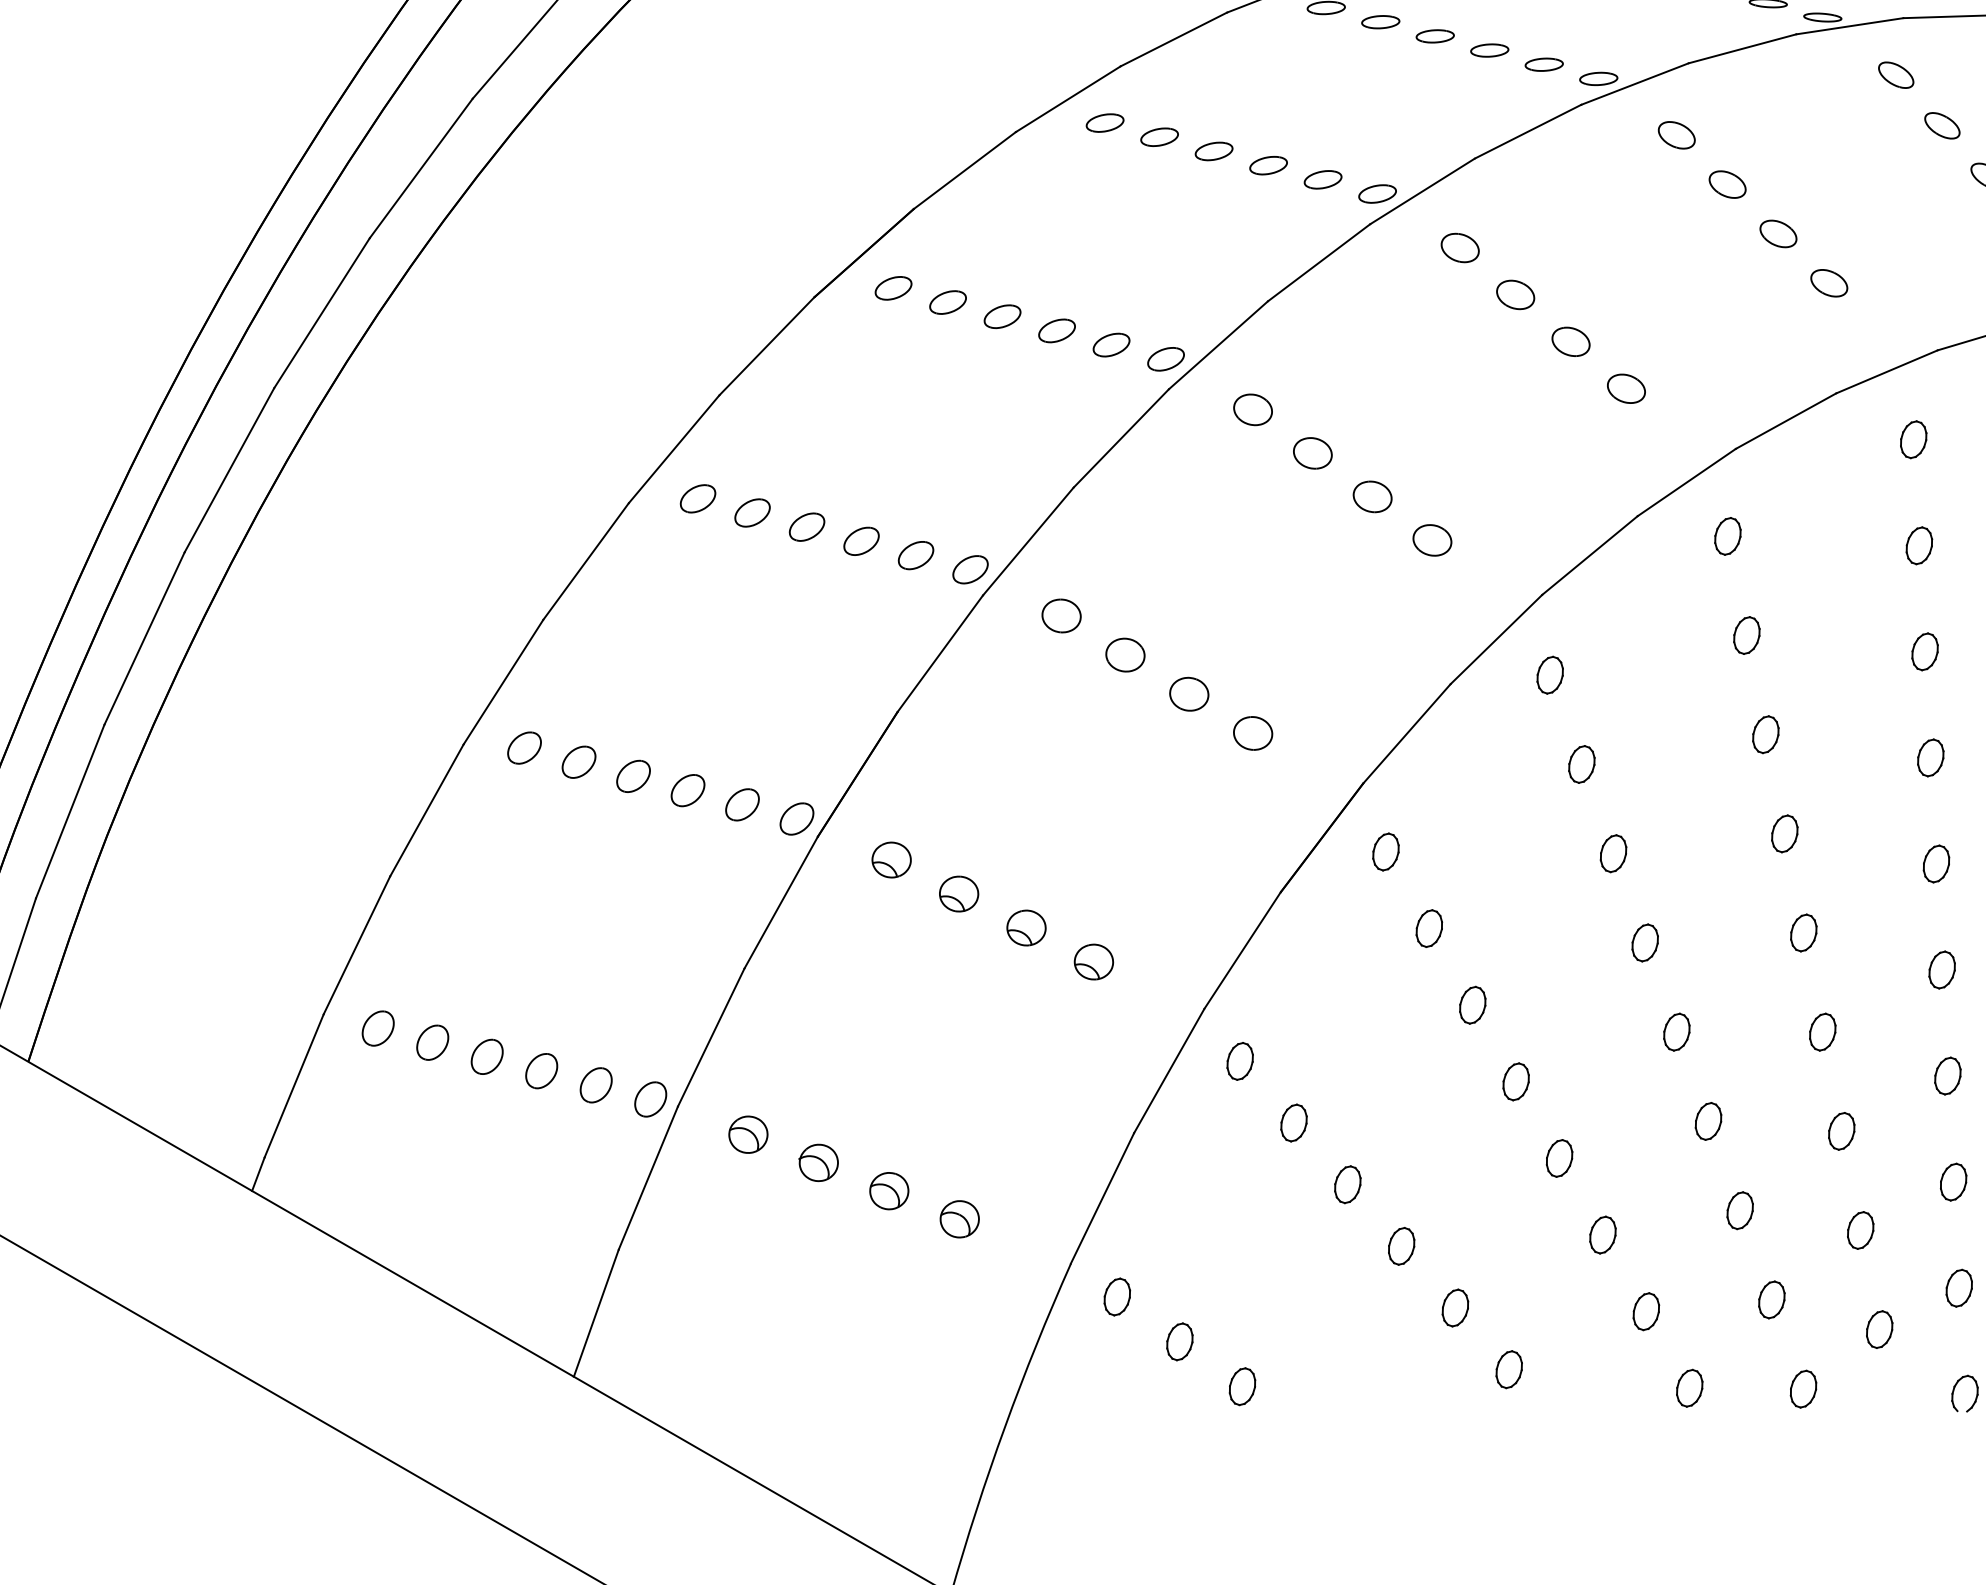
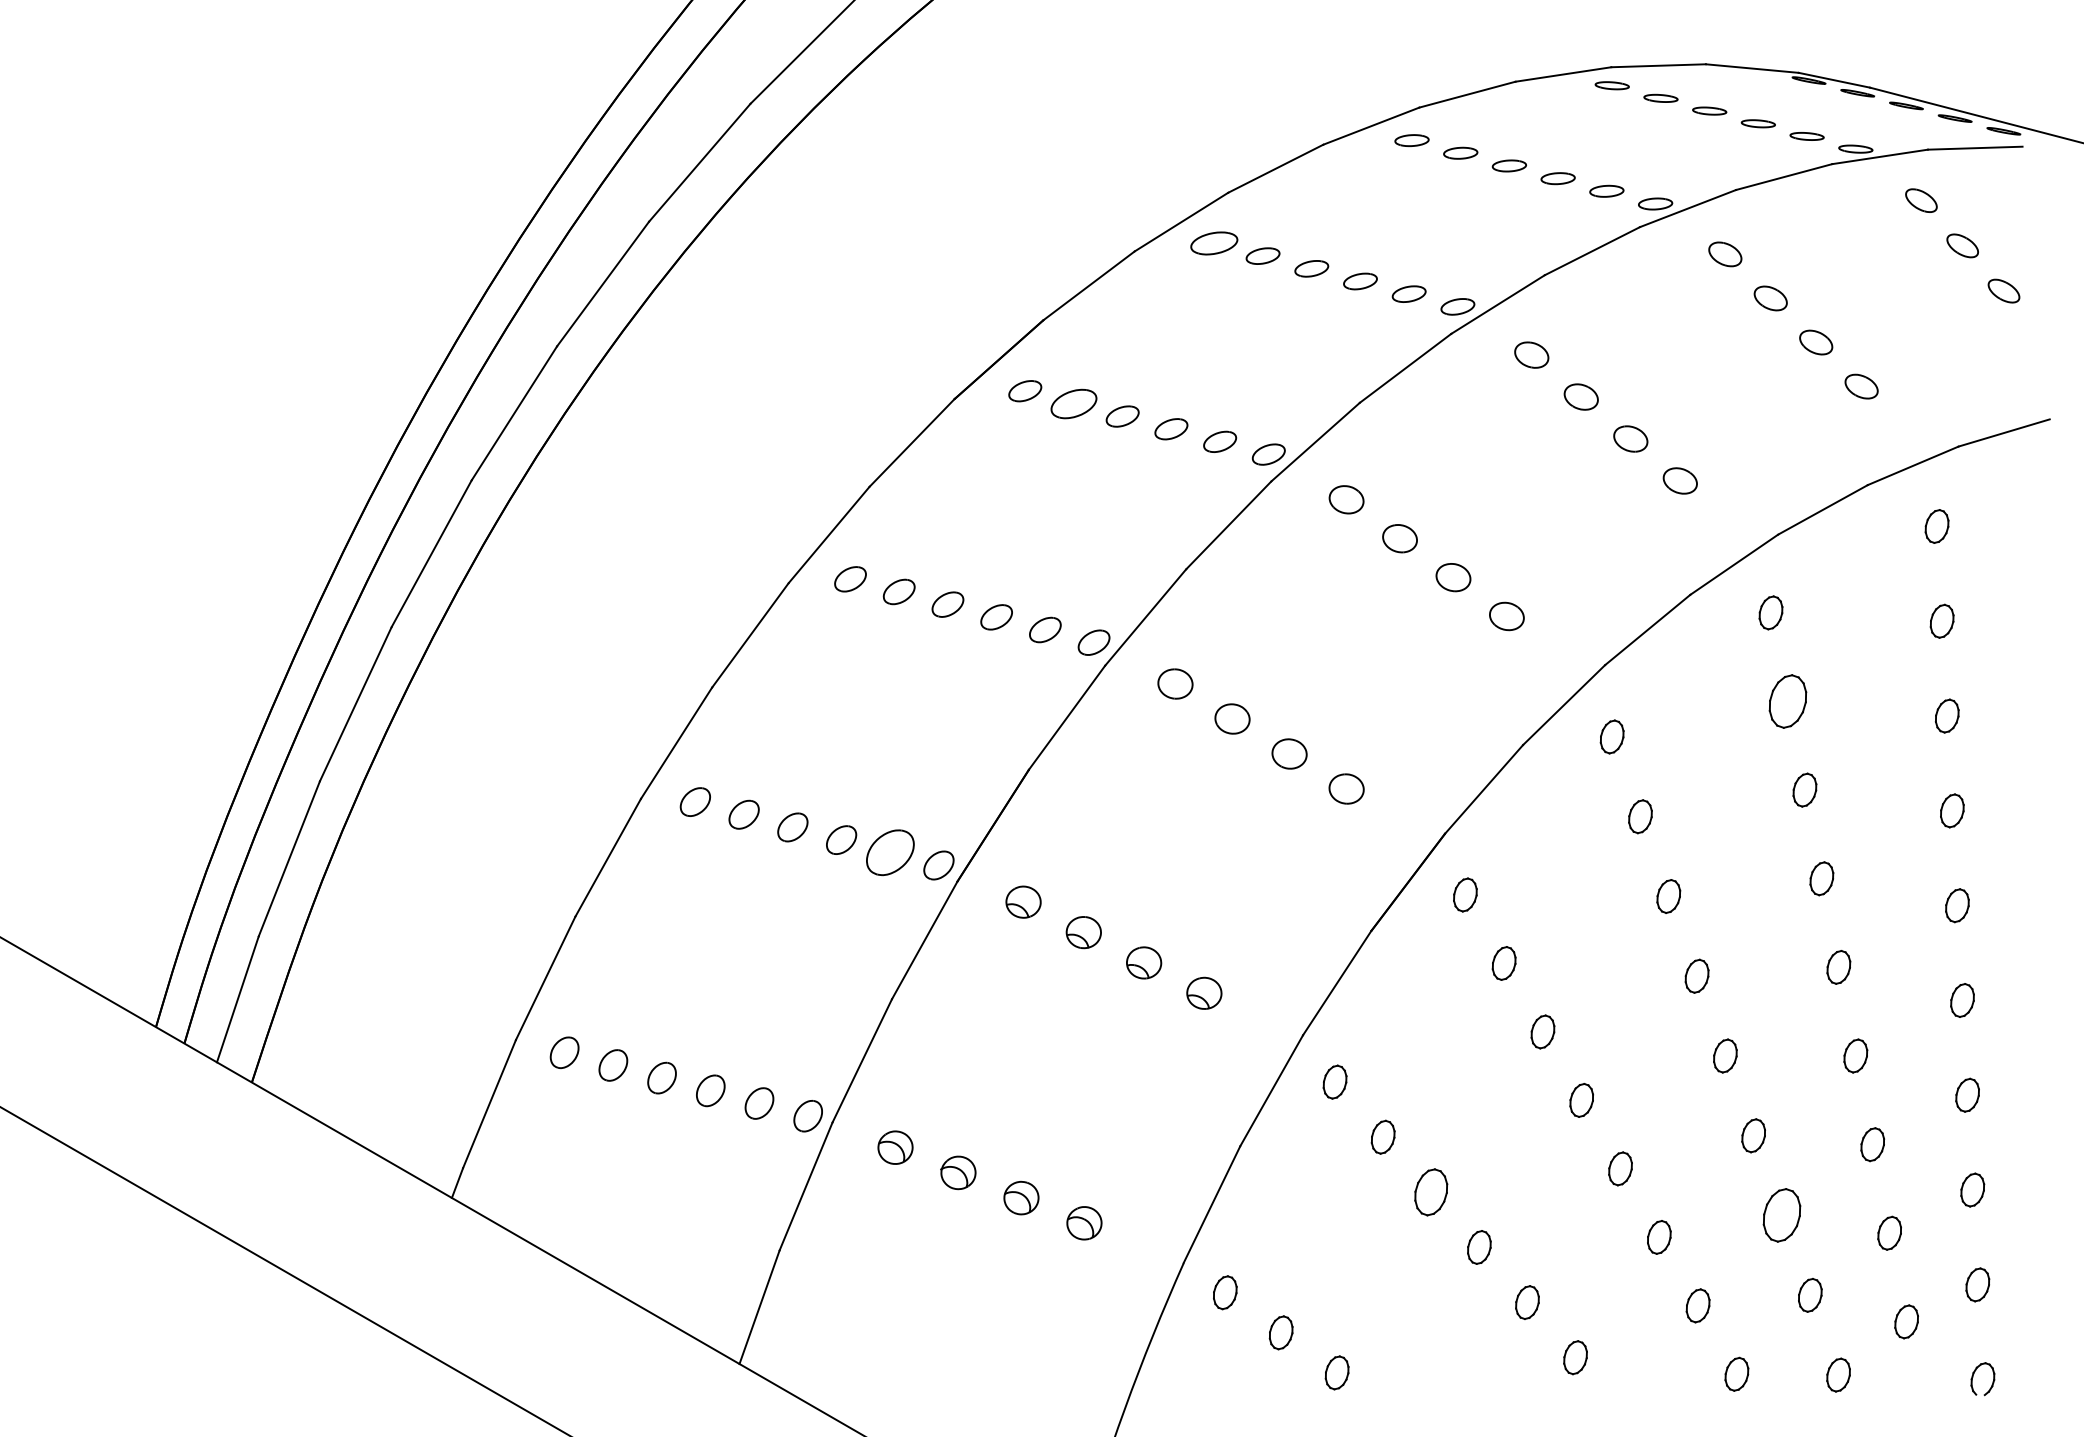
part: (1105, 123) -> (1214, 243), size x1.4
part: (947, 302) -> (1073, 403), size x1.4
part: (1746, 635) -> (1787, 701), size x1.6
part: (741, 804) -> (889, 852), size x1.6
part: (1348, 1184) -> (1431, 1192), size x1.4
part: (1739, 1210) -> (1781, 1215), size x1.6

